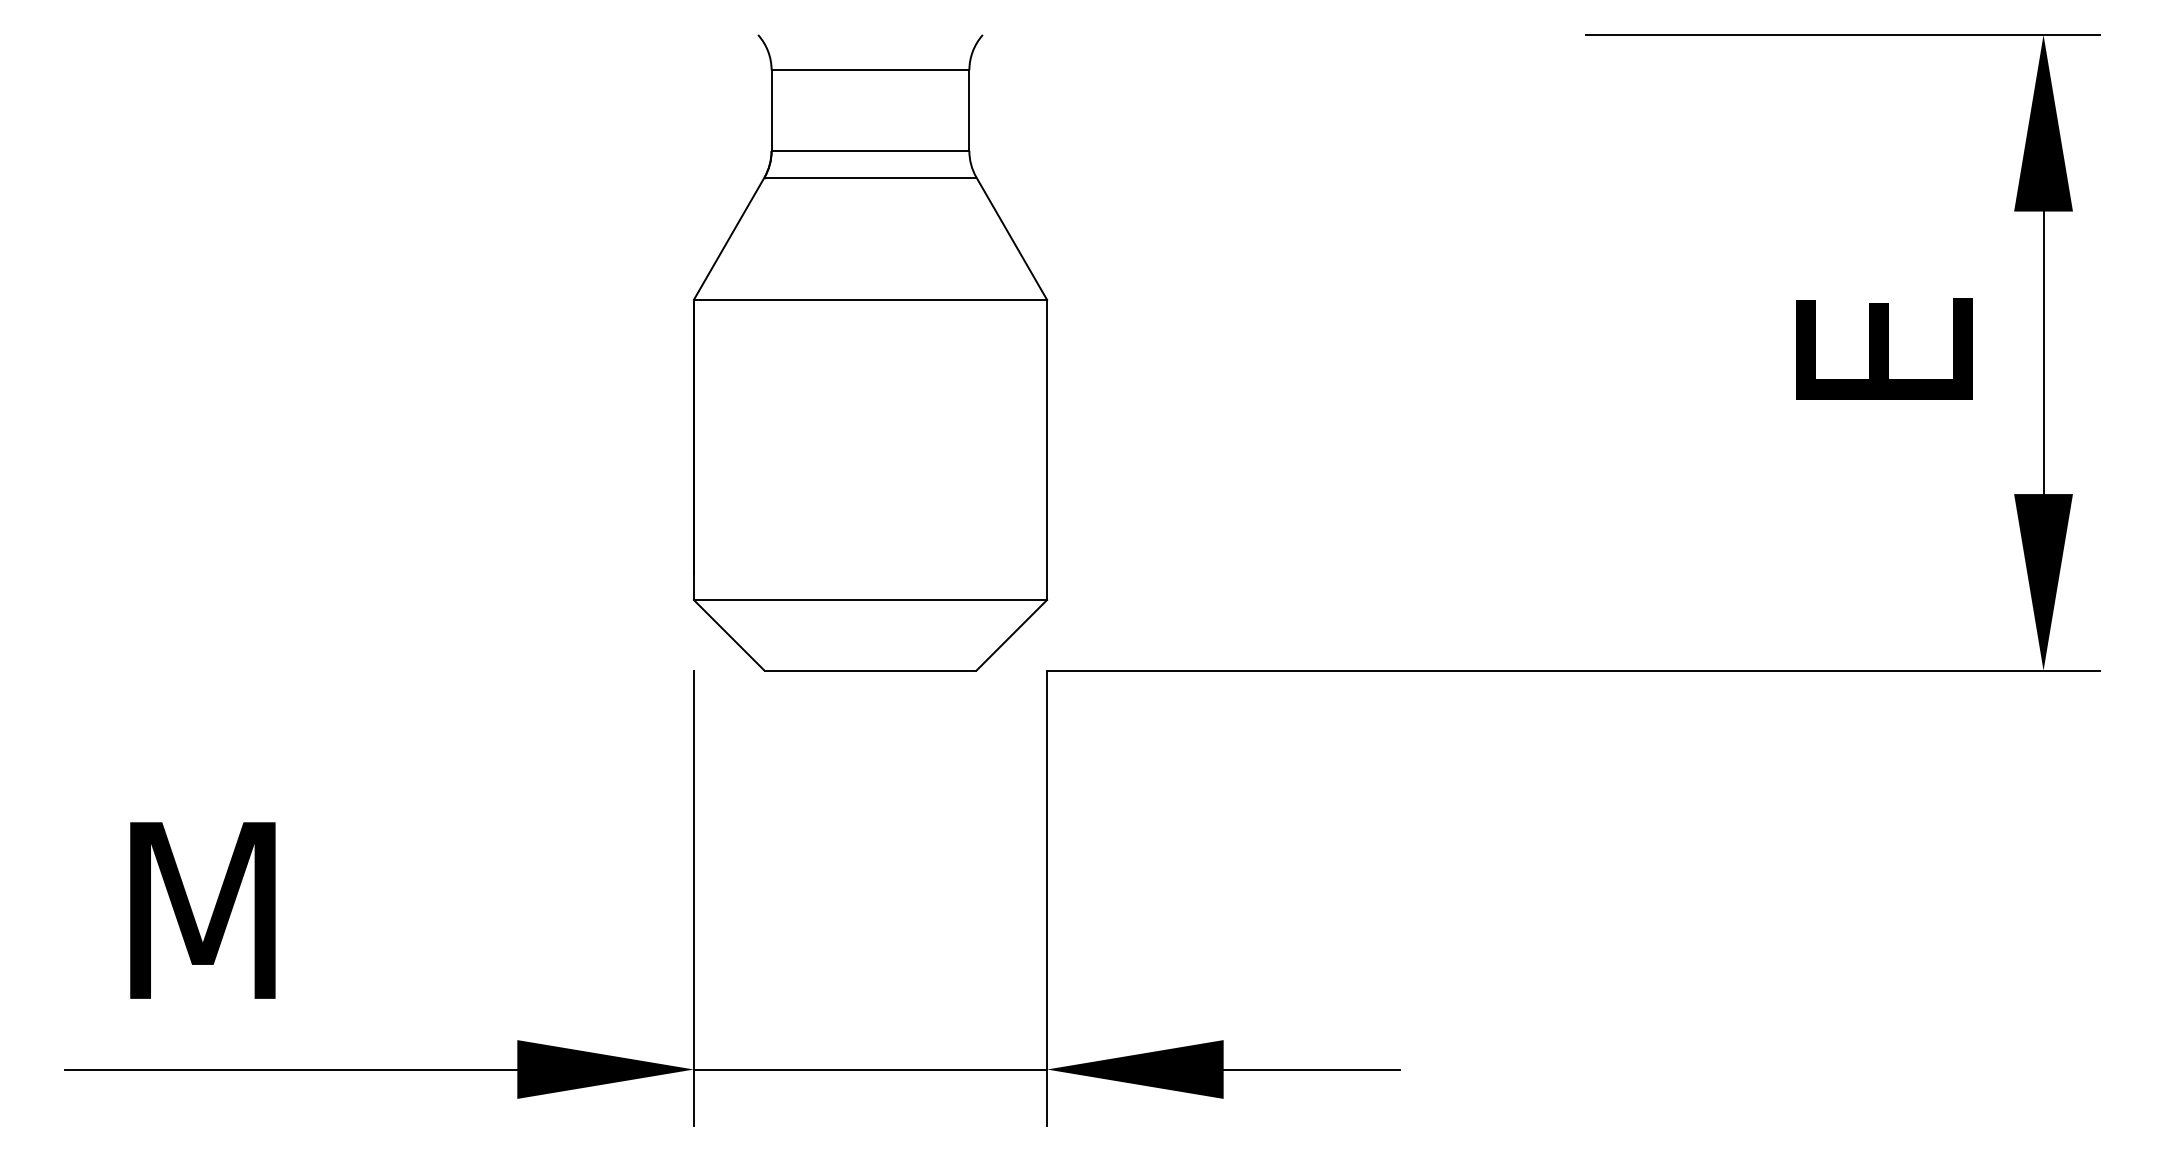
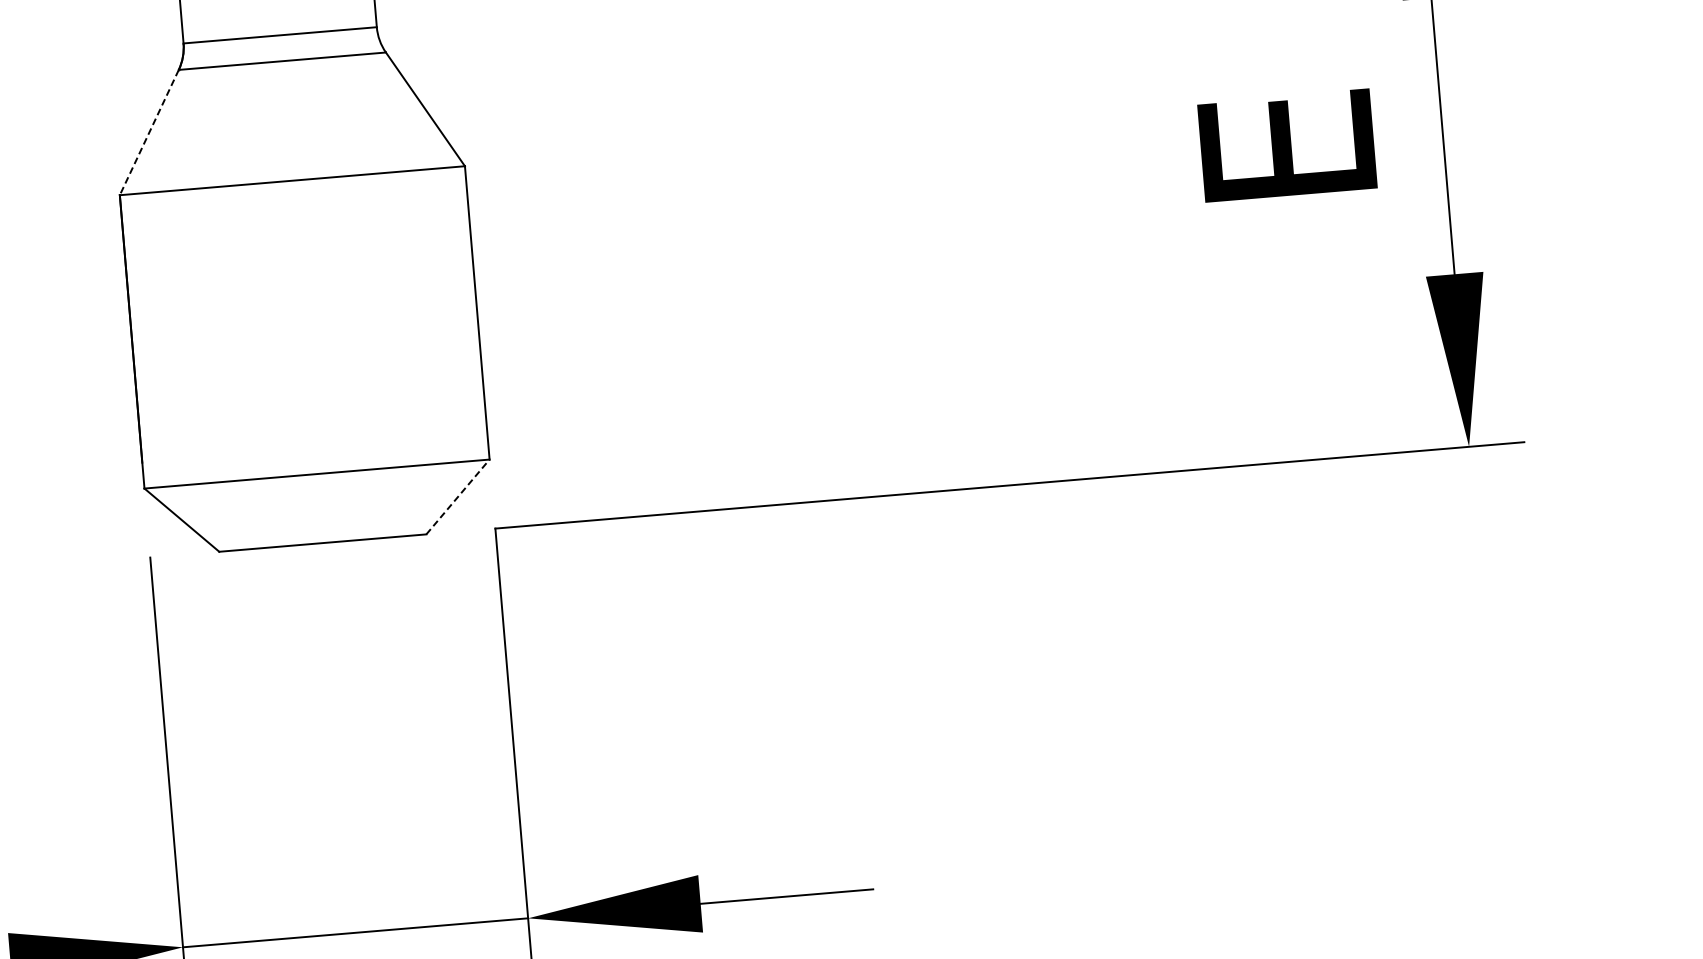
line: (729, 238) -> (149, 132), solid -> dashed
line: (1011, 635) -> (457, 497), solid -> dashed

